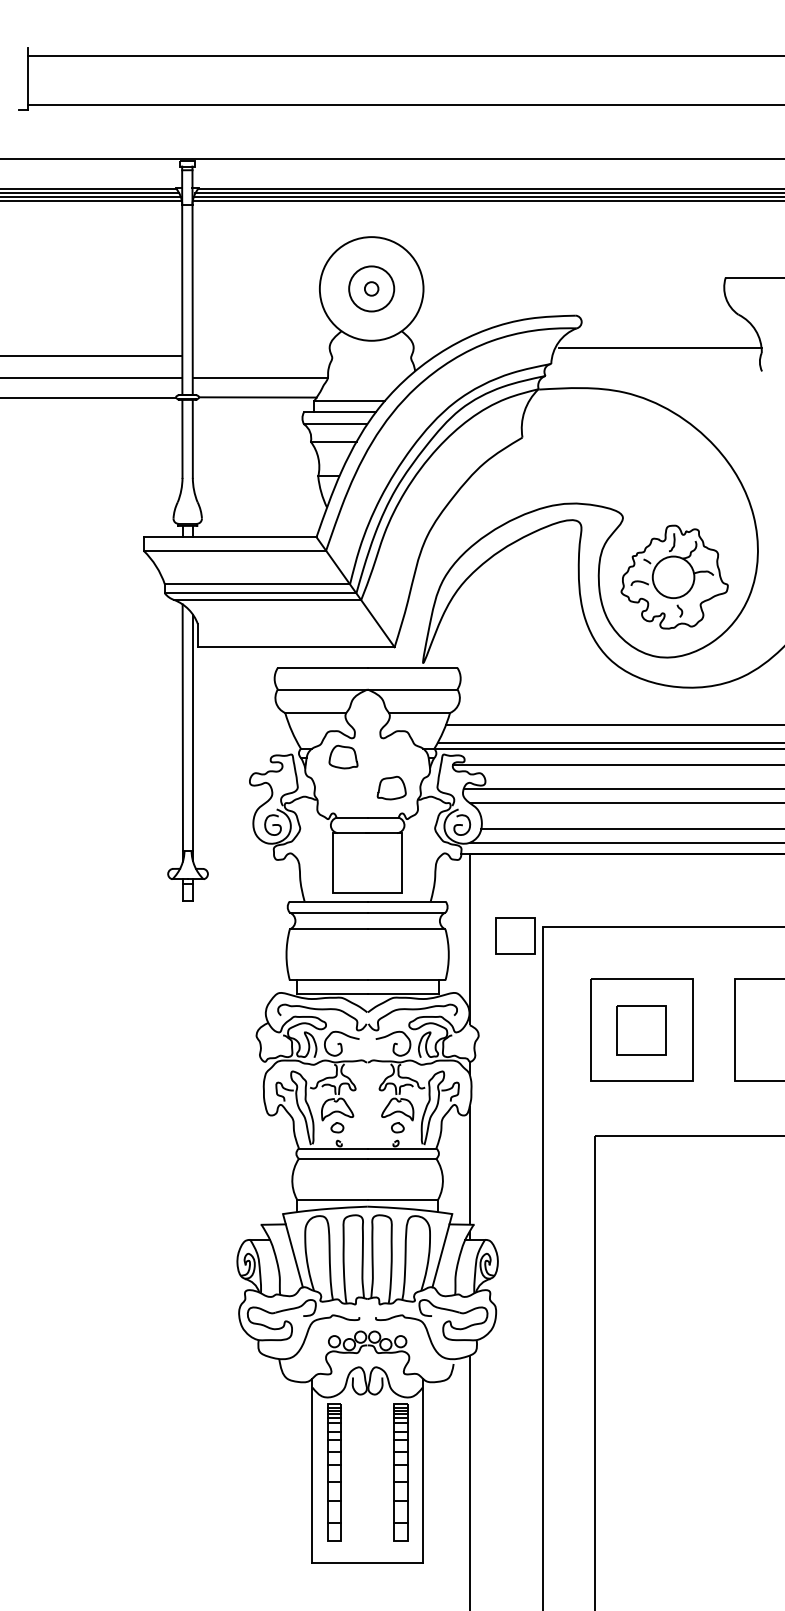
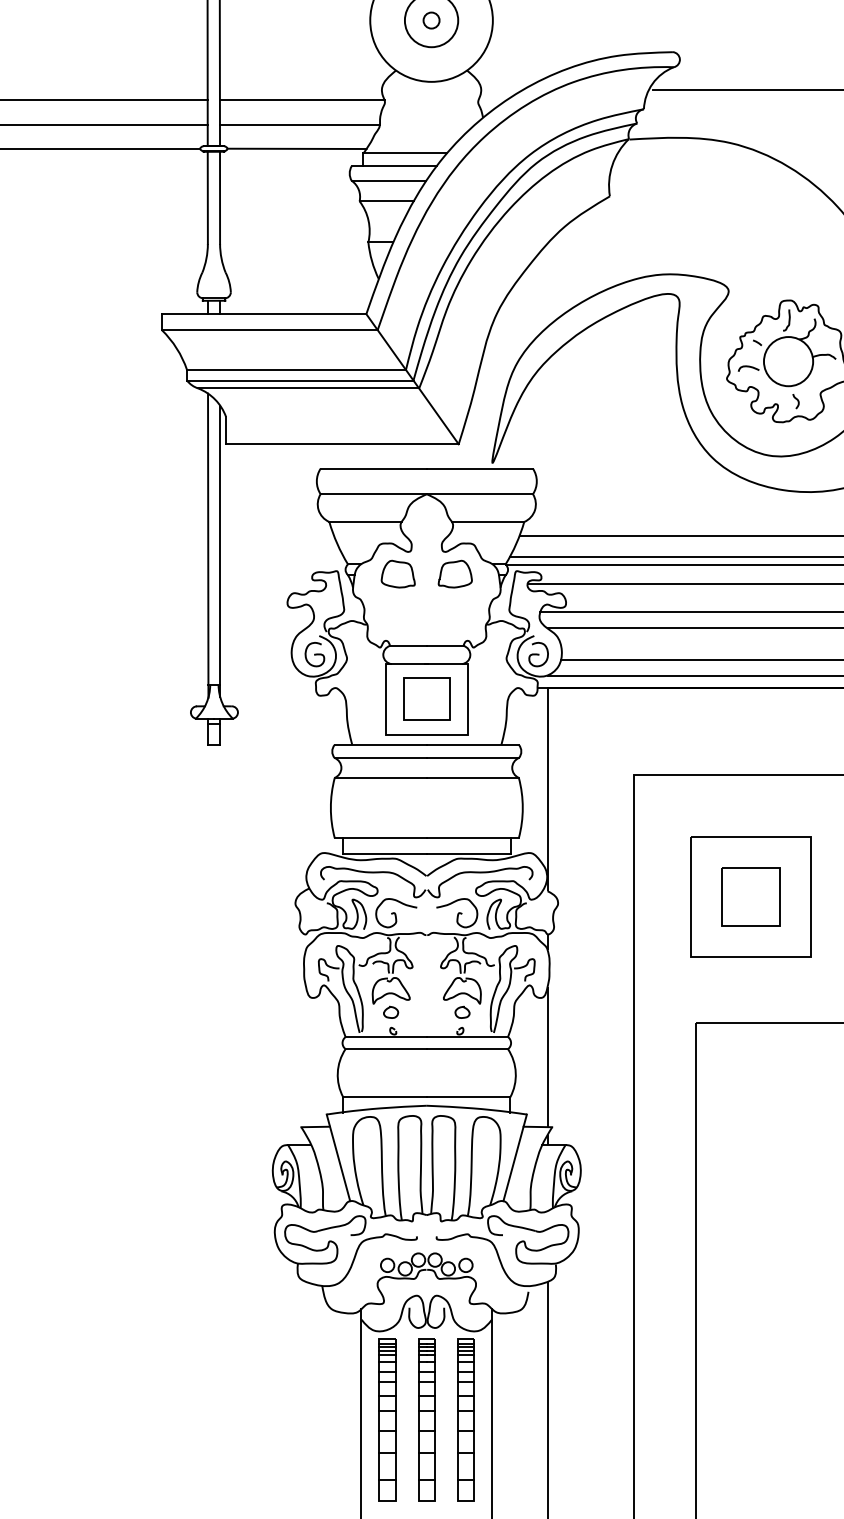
line: (261, 356) -> (301, 100), added
curve: (388, 779) -> (451, 563), moved
part: (515, 935) -> (426, 698), moved
part: (367, 1472) -> (426, 1420), added

